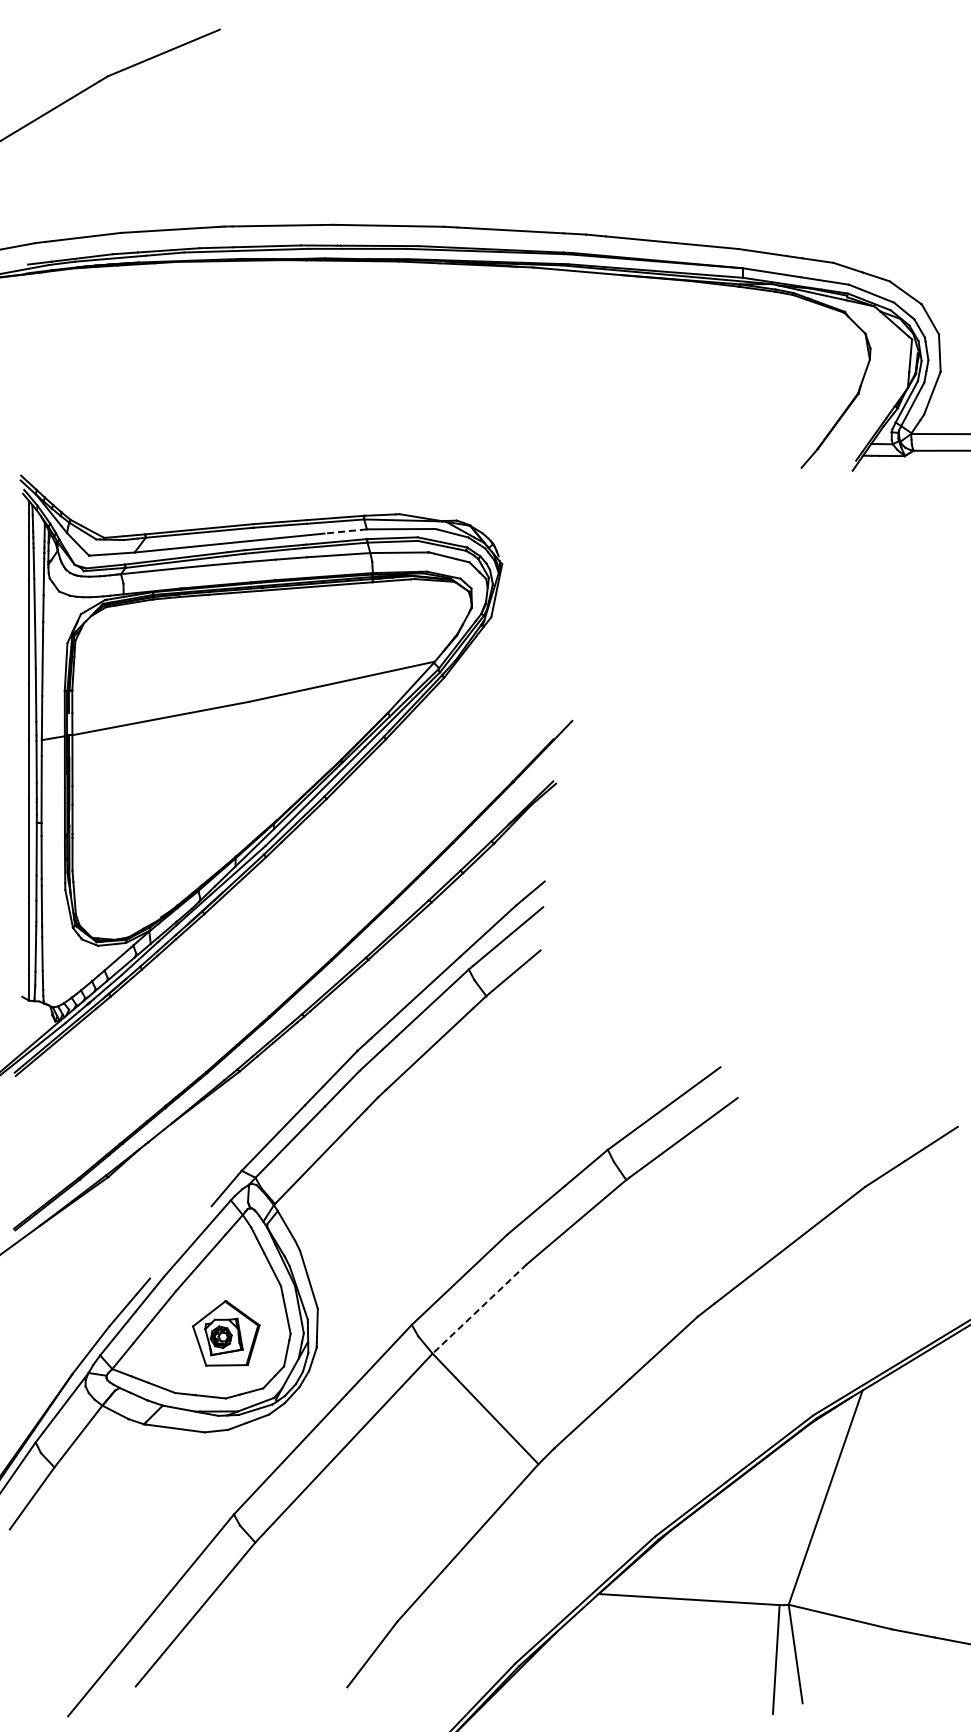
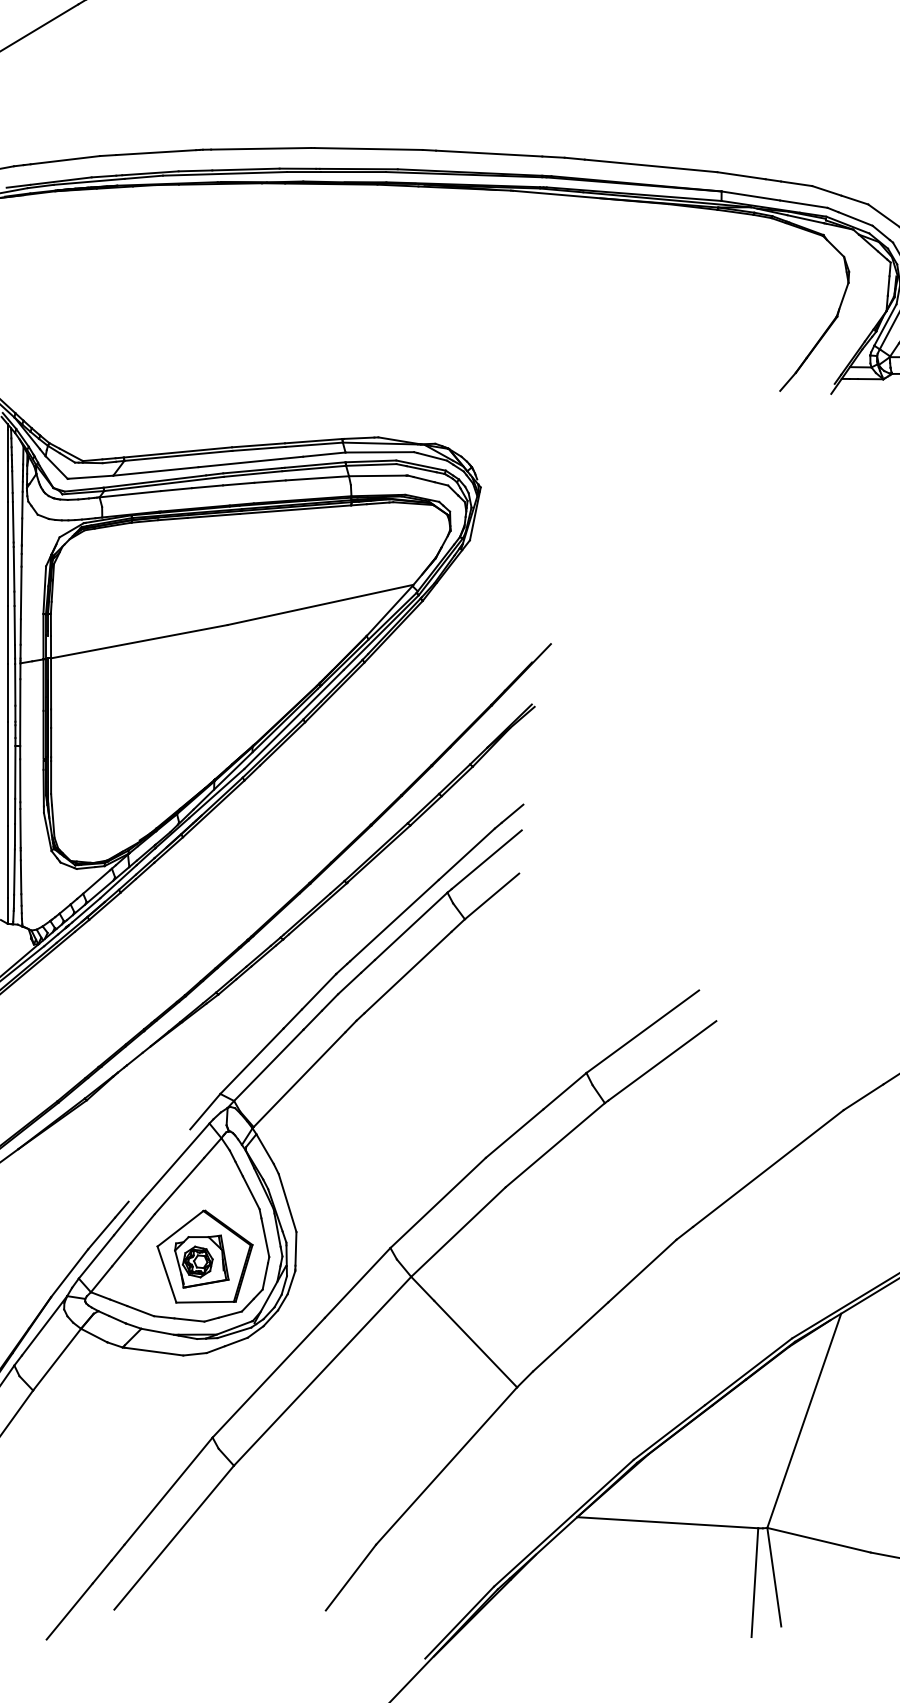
line: (345, 531) -> (324, 454), dashed -> solid
line: (479, 1309) -> (458, 1232), dashed -> solid
part: (225, 1333) -> (204, 1256), size x1.43

